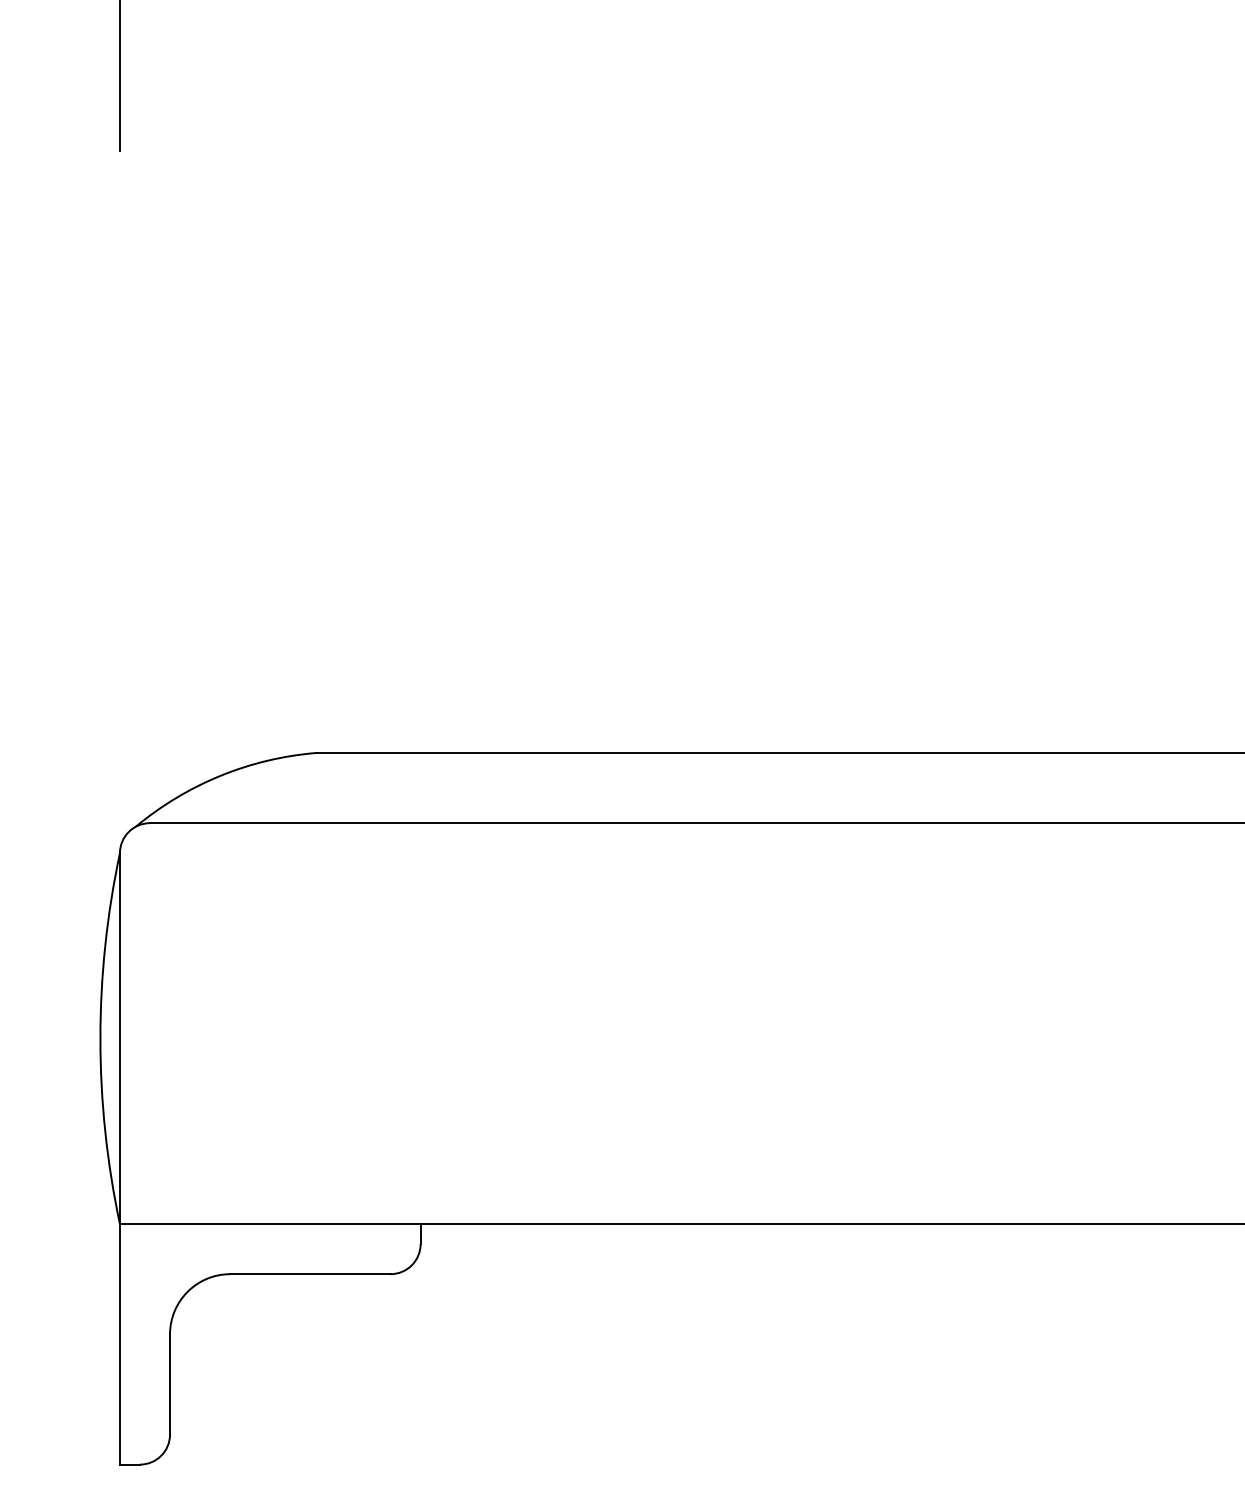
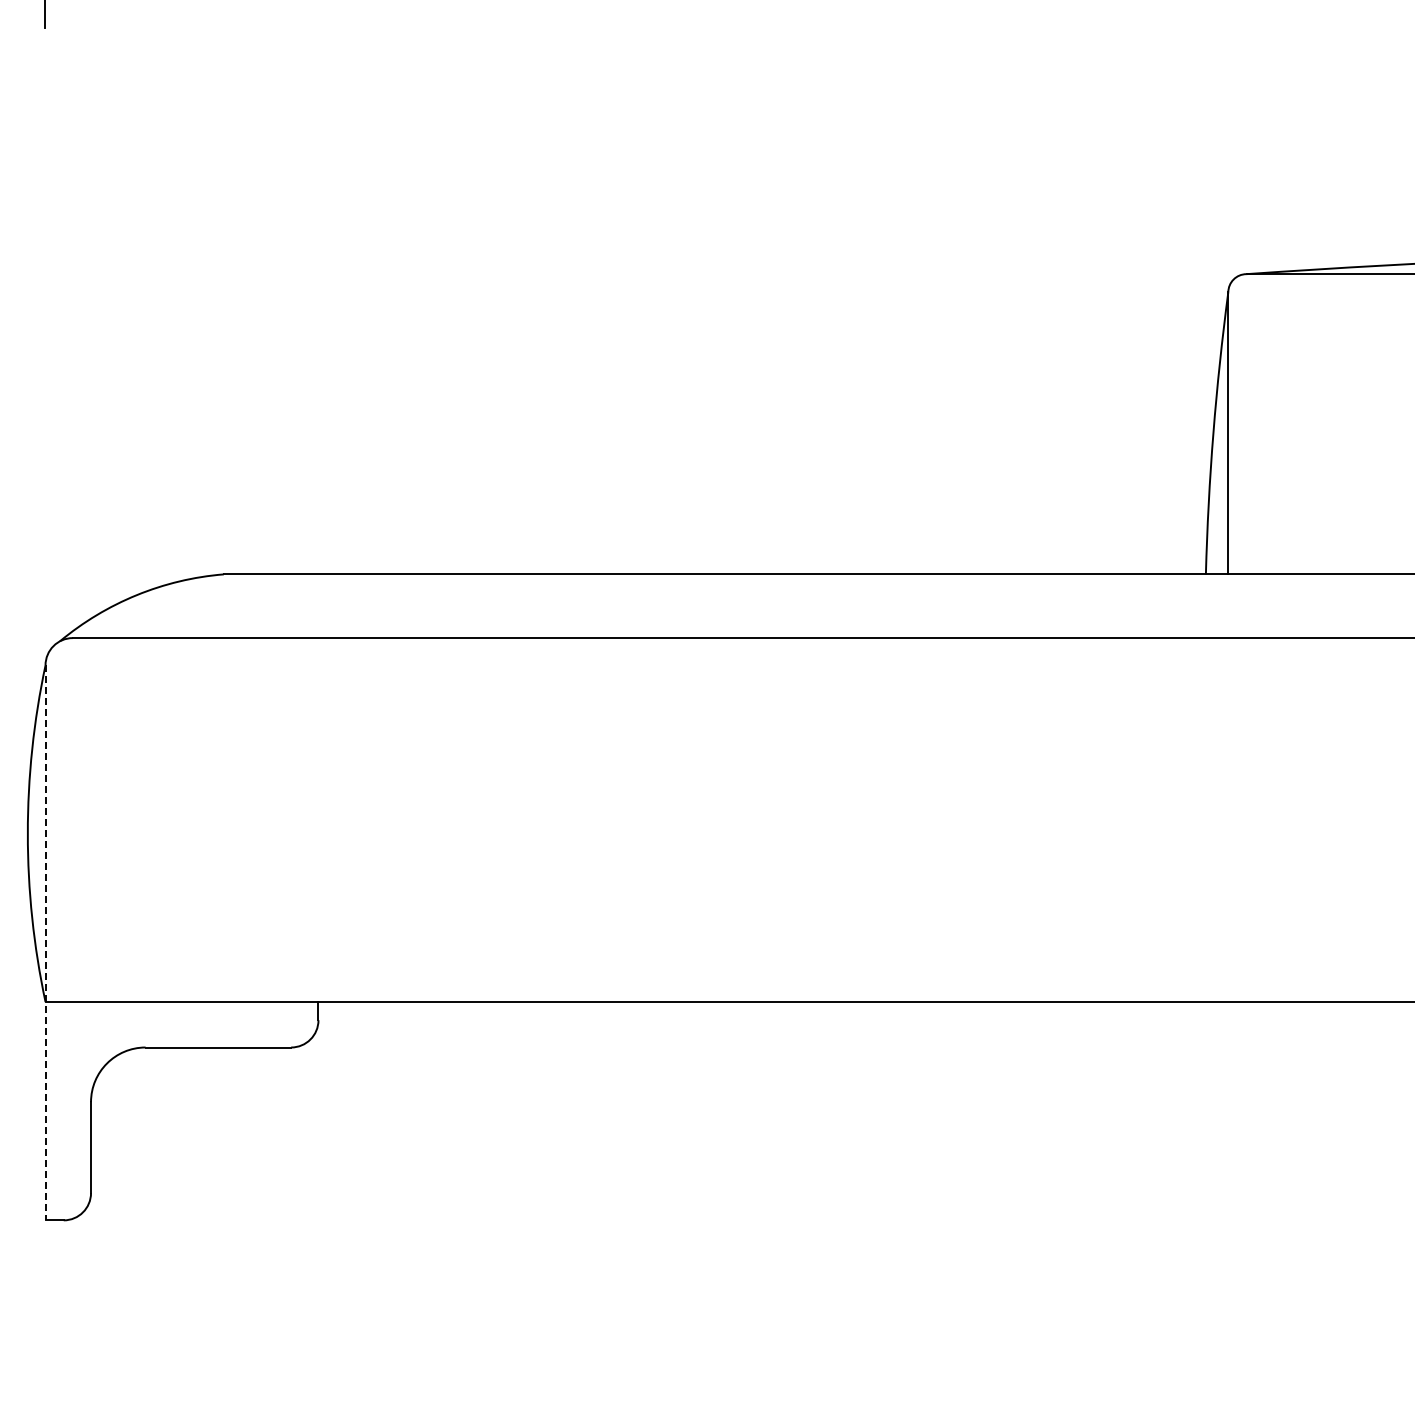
line: (119, 1159) -> (45, 943), solid -> dashed

